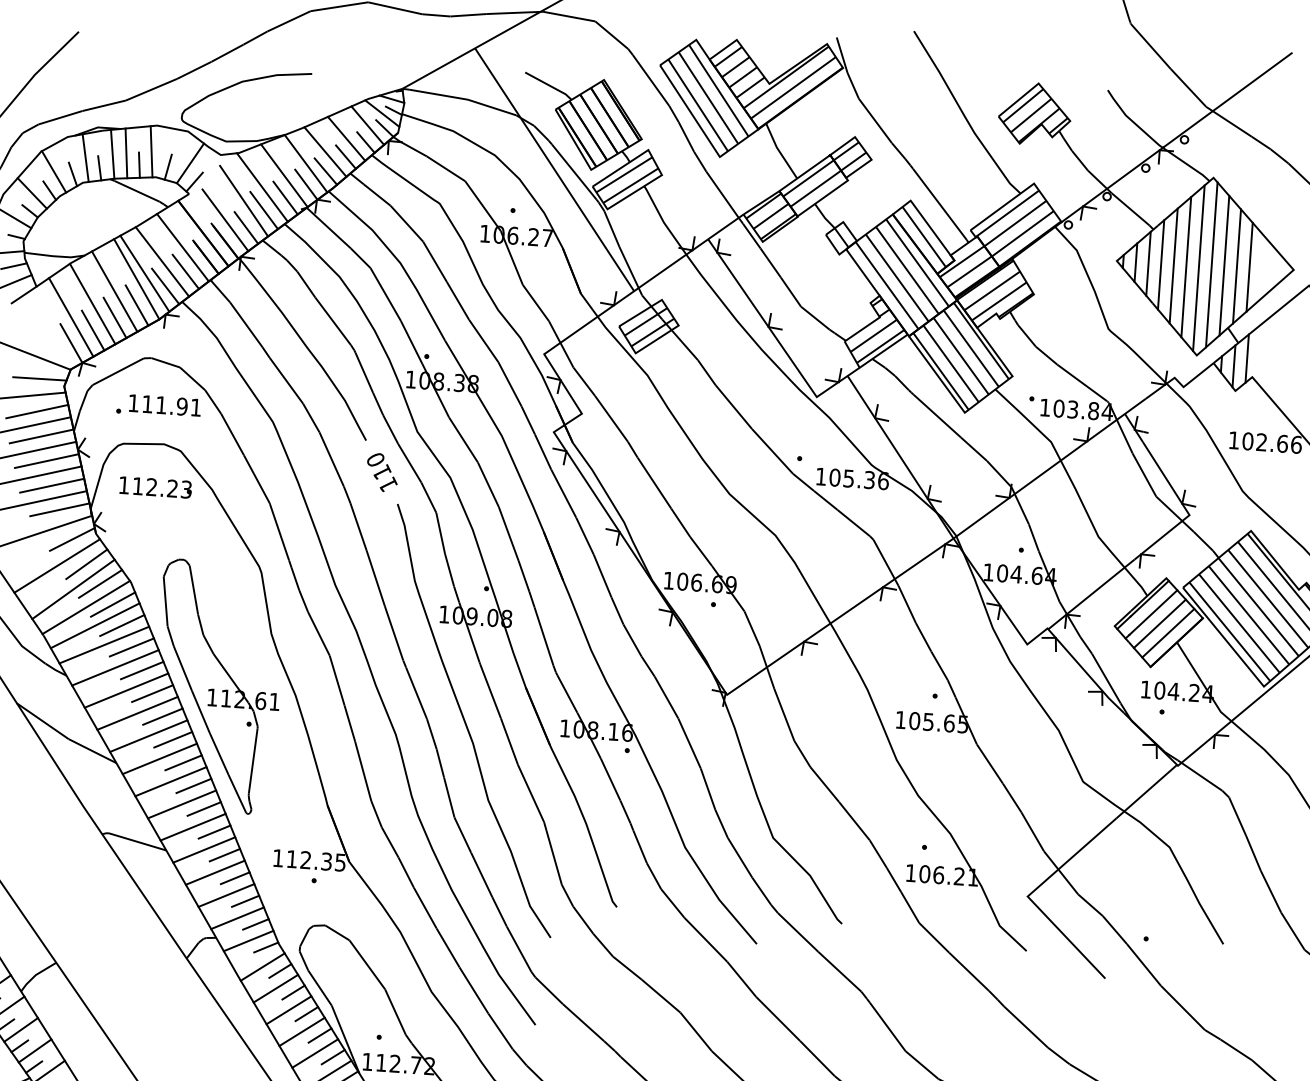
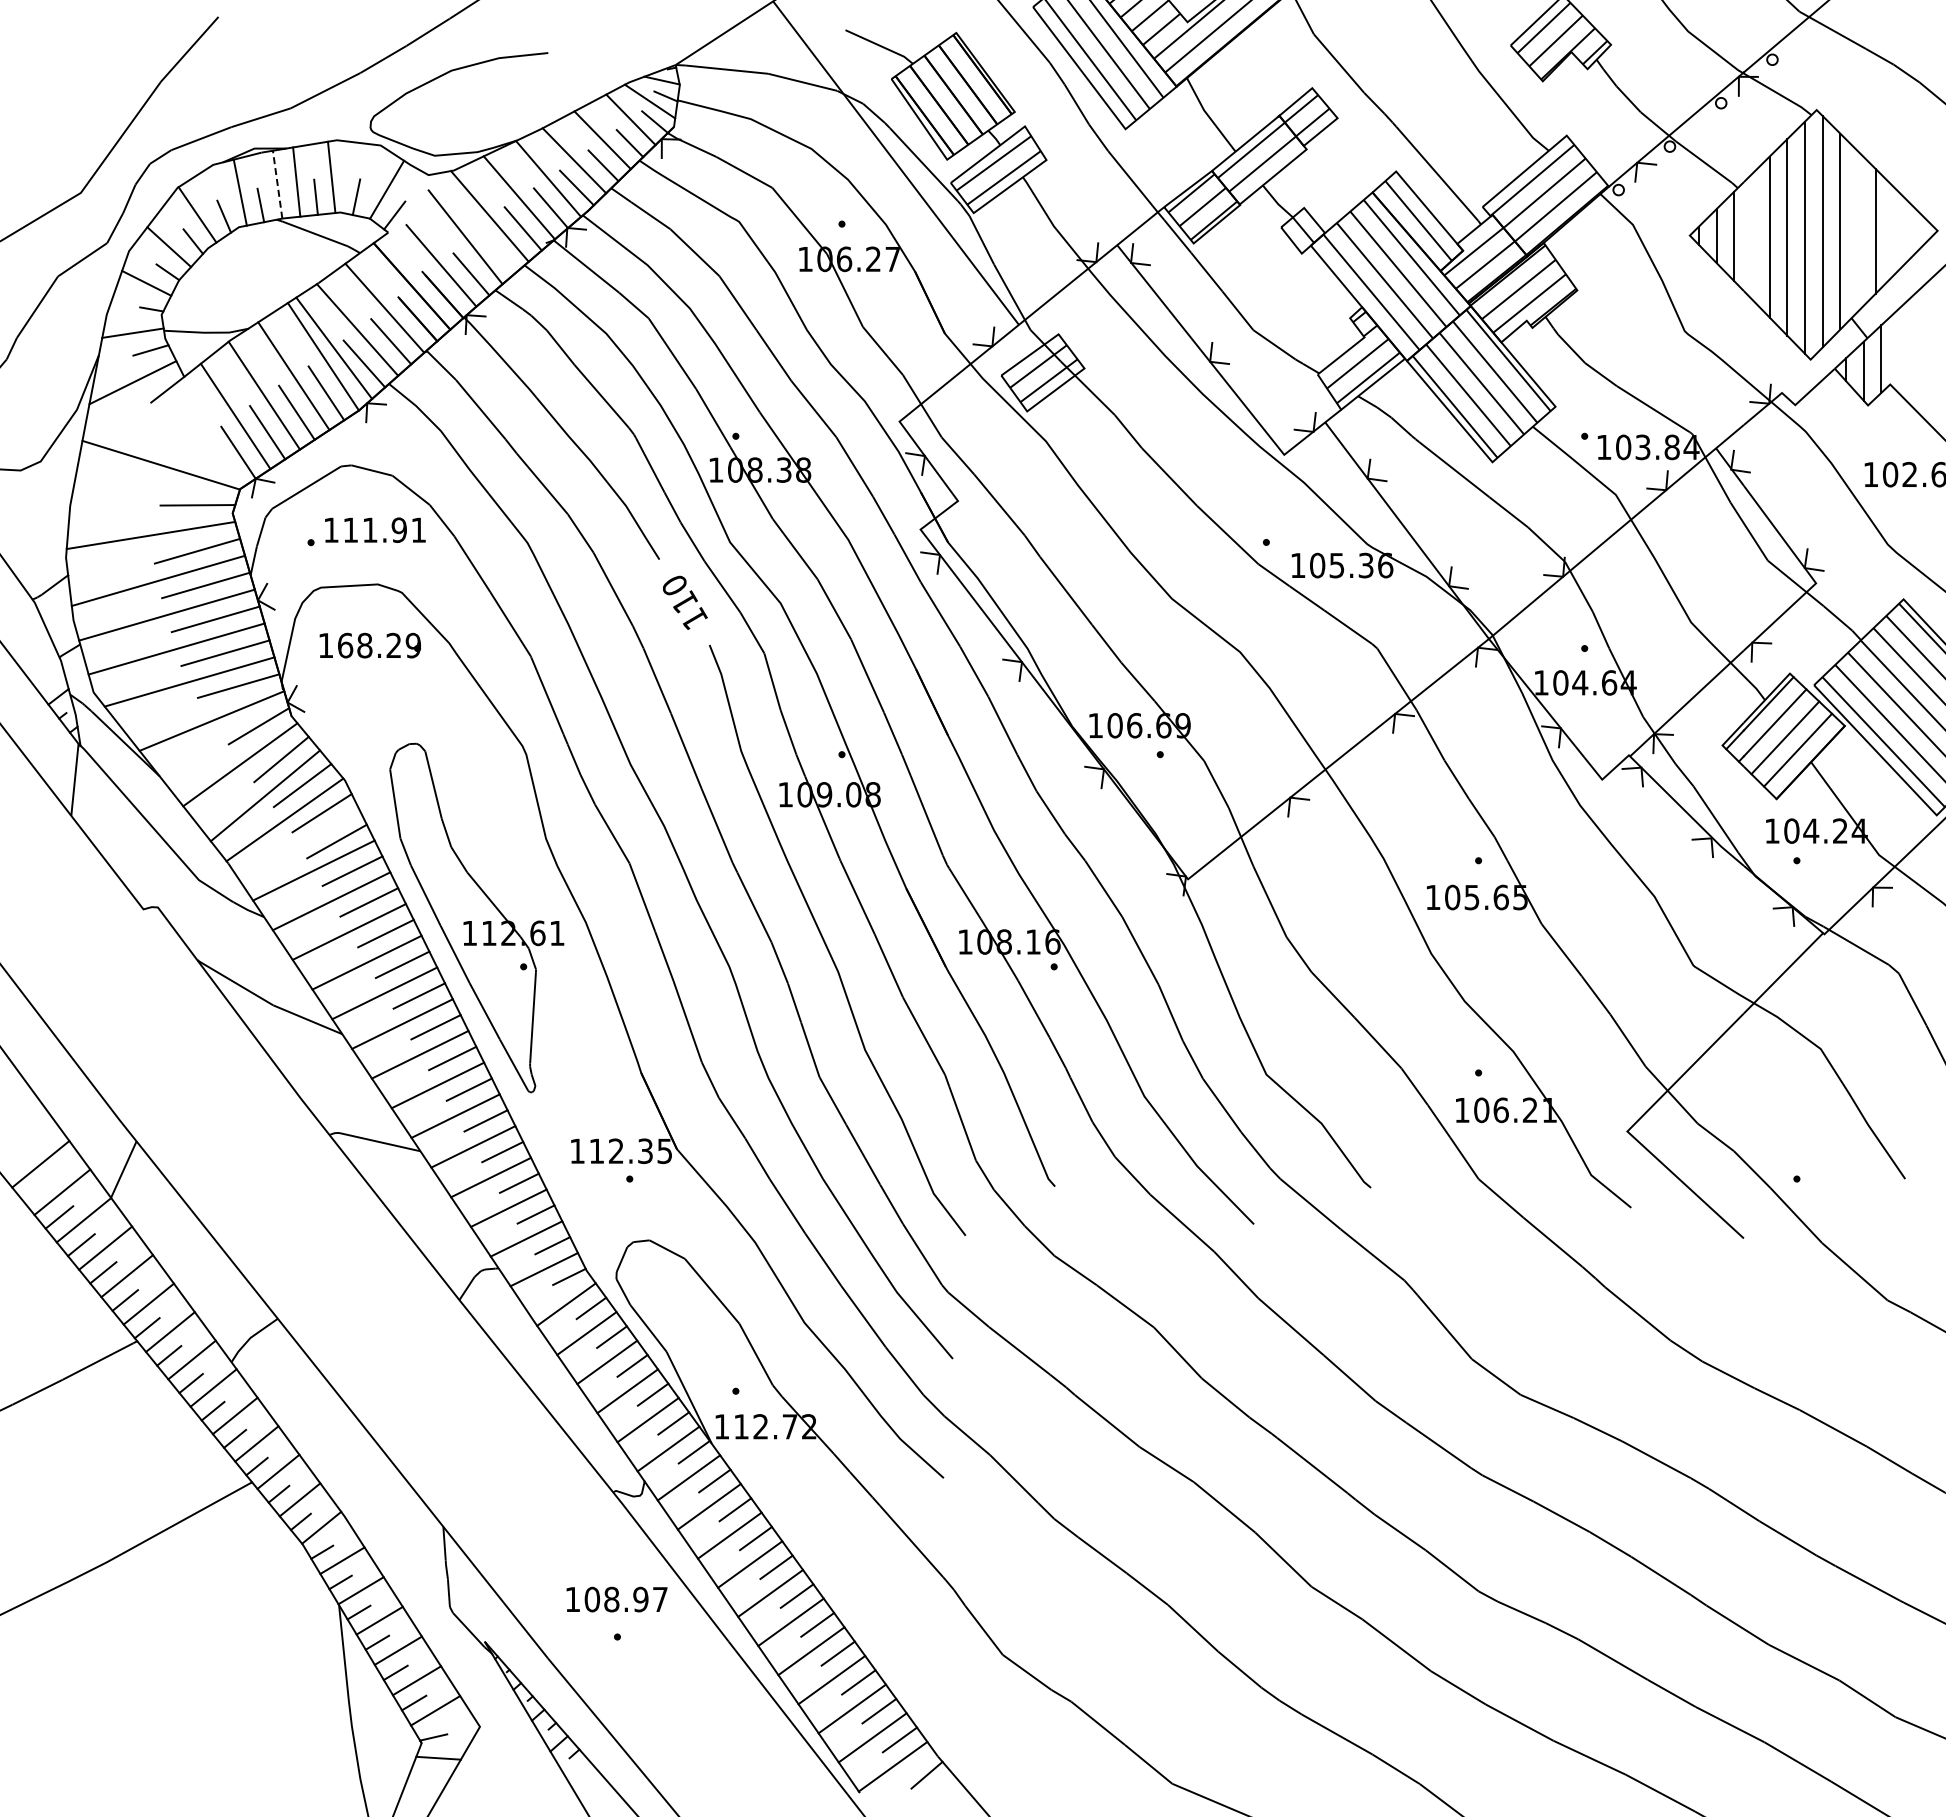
line: (112, 154) -> (277, 184), solid -> dashed
line: (264, 210) -> (494, 248), removed
line: (1161, 264) -> (1752, 236), removed
line: (1237, 266) -> (1858, 231), removed
text: (162, 487) -> (379, 645), 112.23 -> 168.29
line: (95, 625) -> (299, 844), removed

